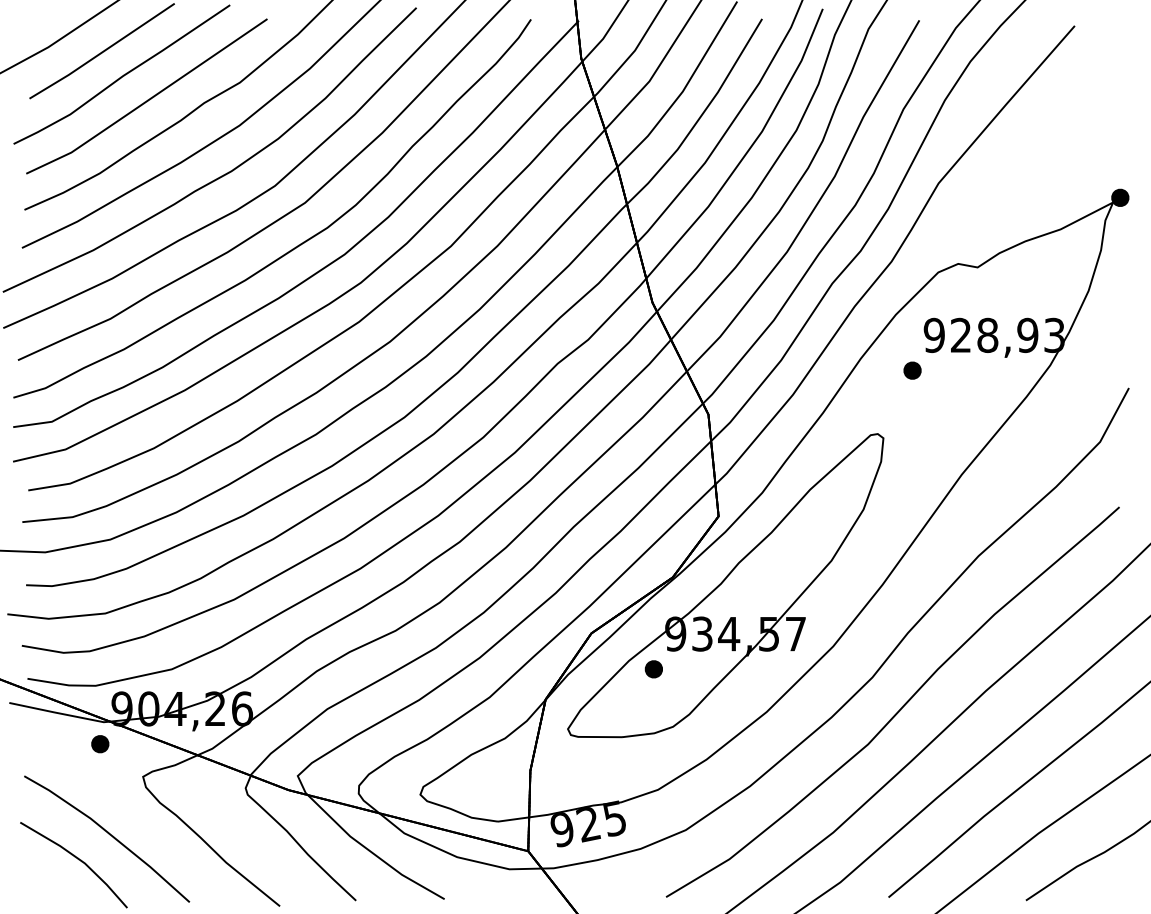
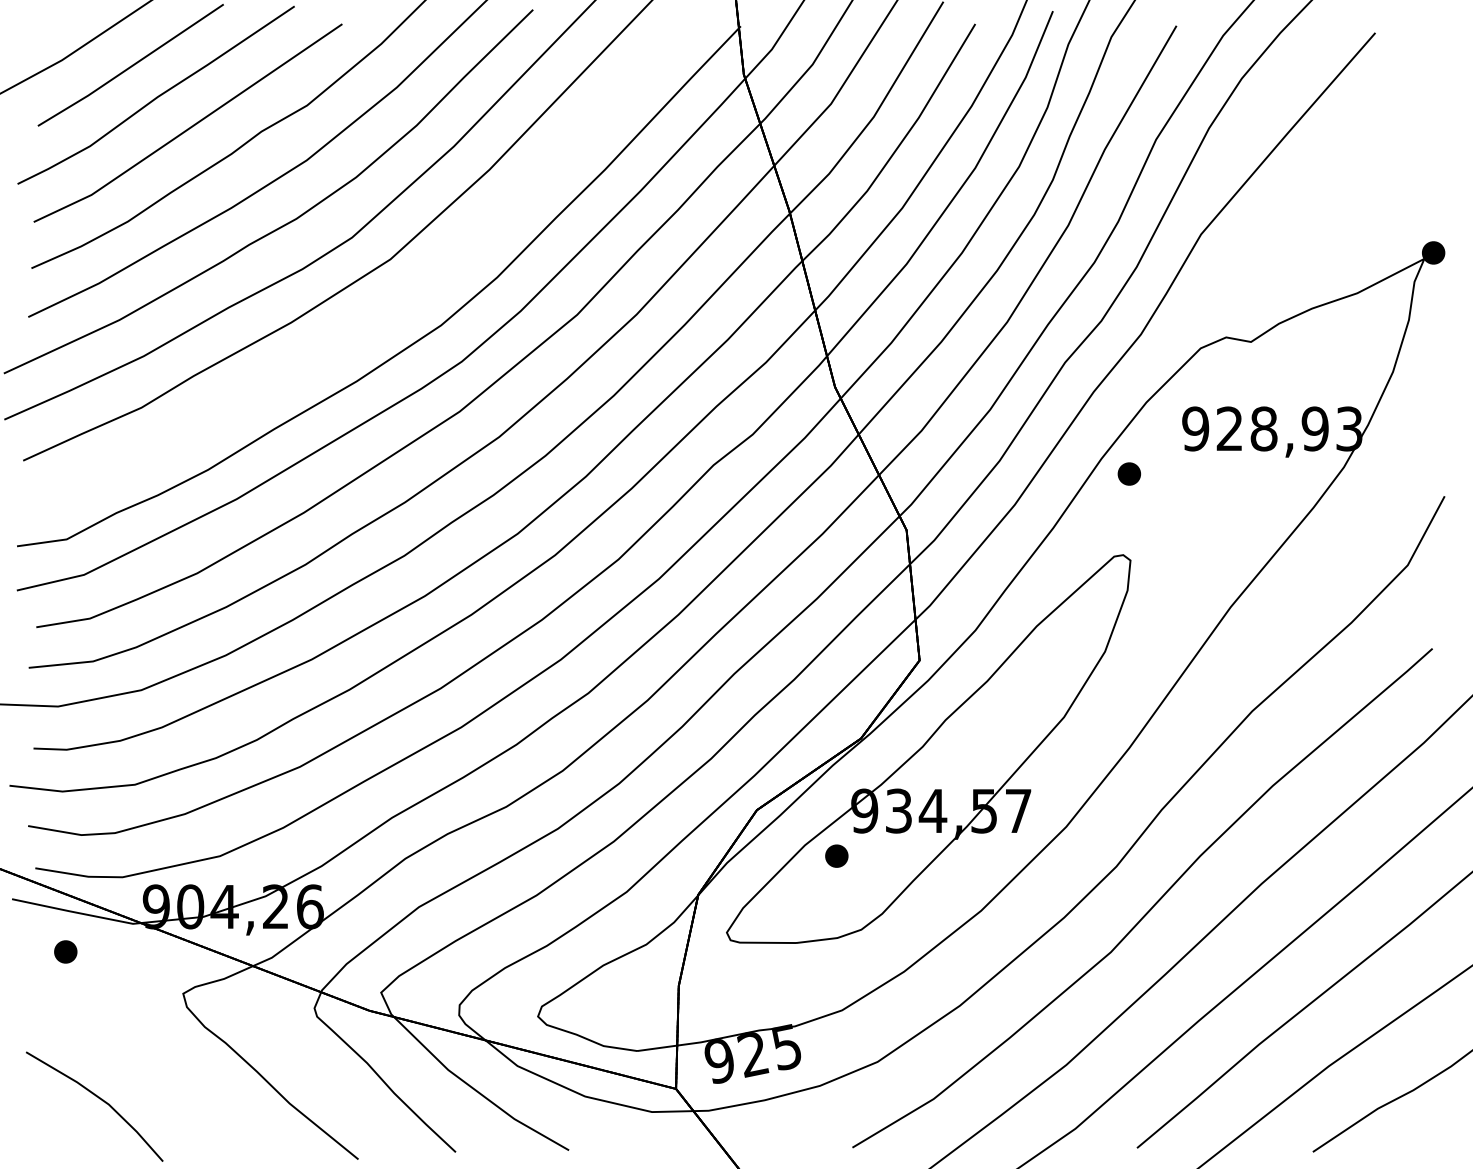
curve: (298, 244) -> (382, 312), removed
part: (912, 370) -> (1129, 473), moved
part: (100, 744) -> (66, 952), moved
line: (109, 835) -> (140, 1068), removed

